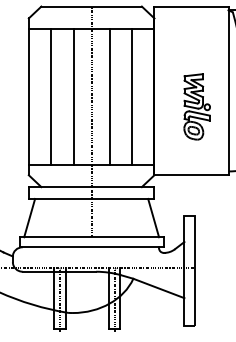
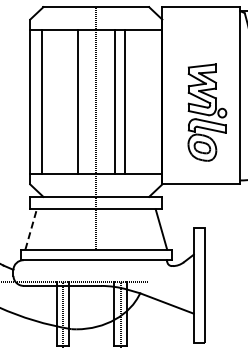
line: (50, 96) -> (41, 101), moved
line: (131, 96) -> (124, 101), moved
part: (196, 106) -> (206, 112), size x1.4
line: (30, 218) -> (31, 229), solid -> dashed

